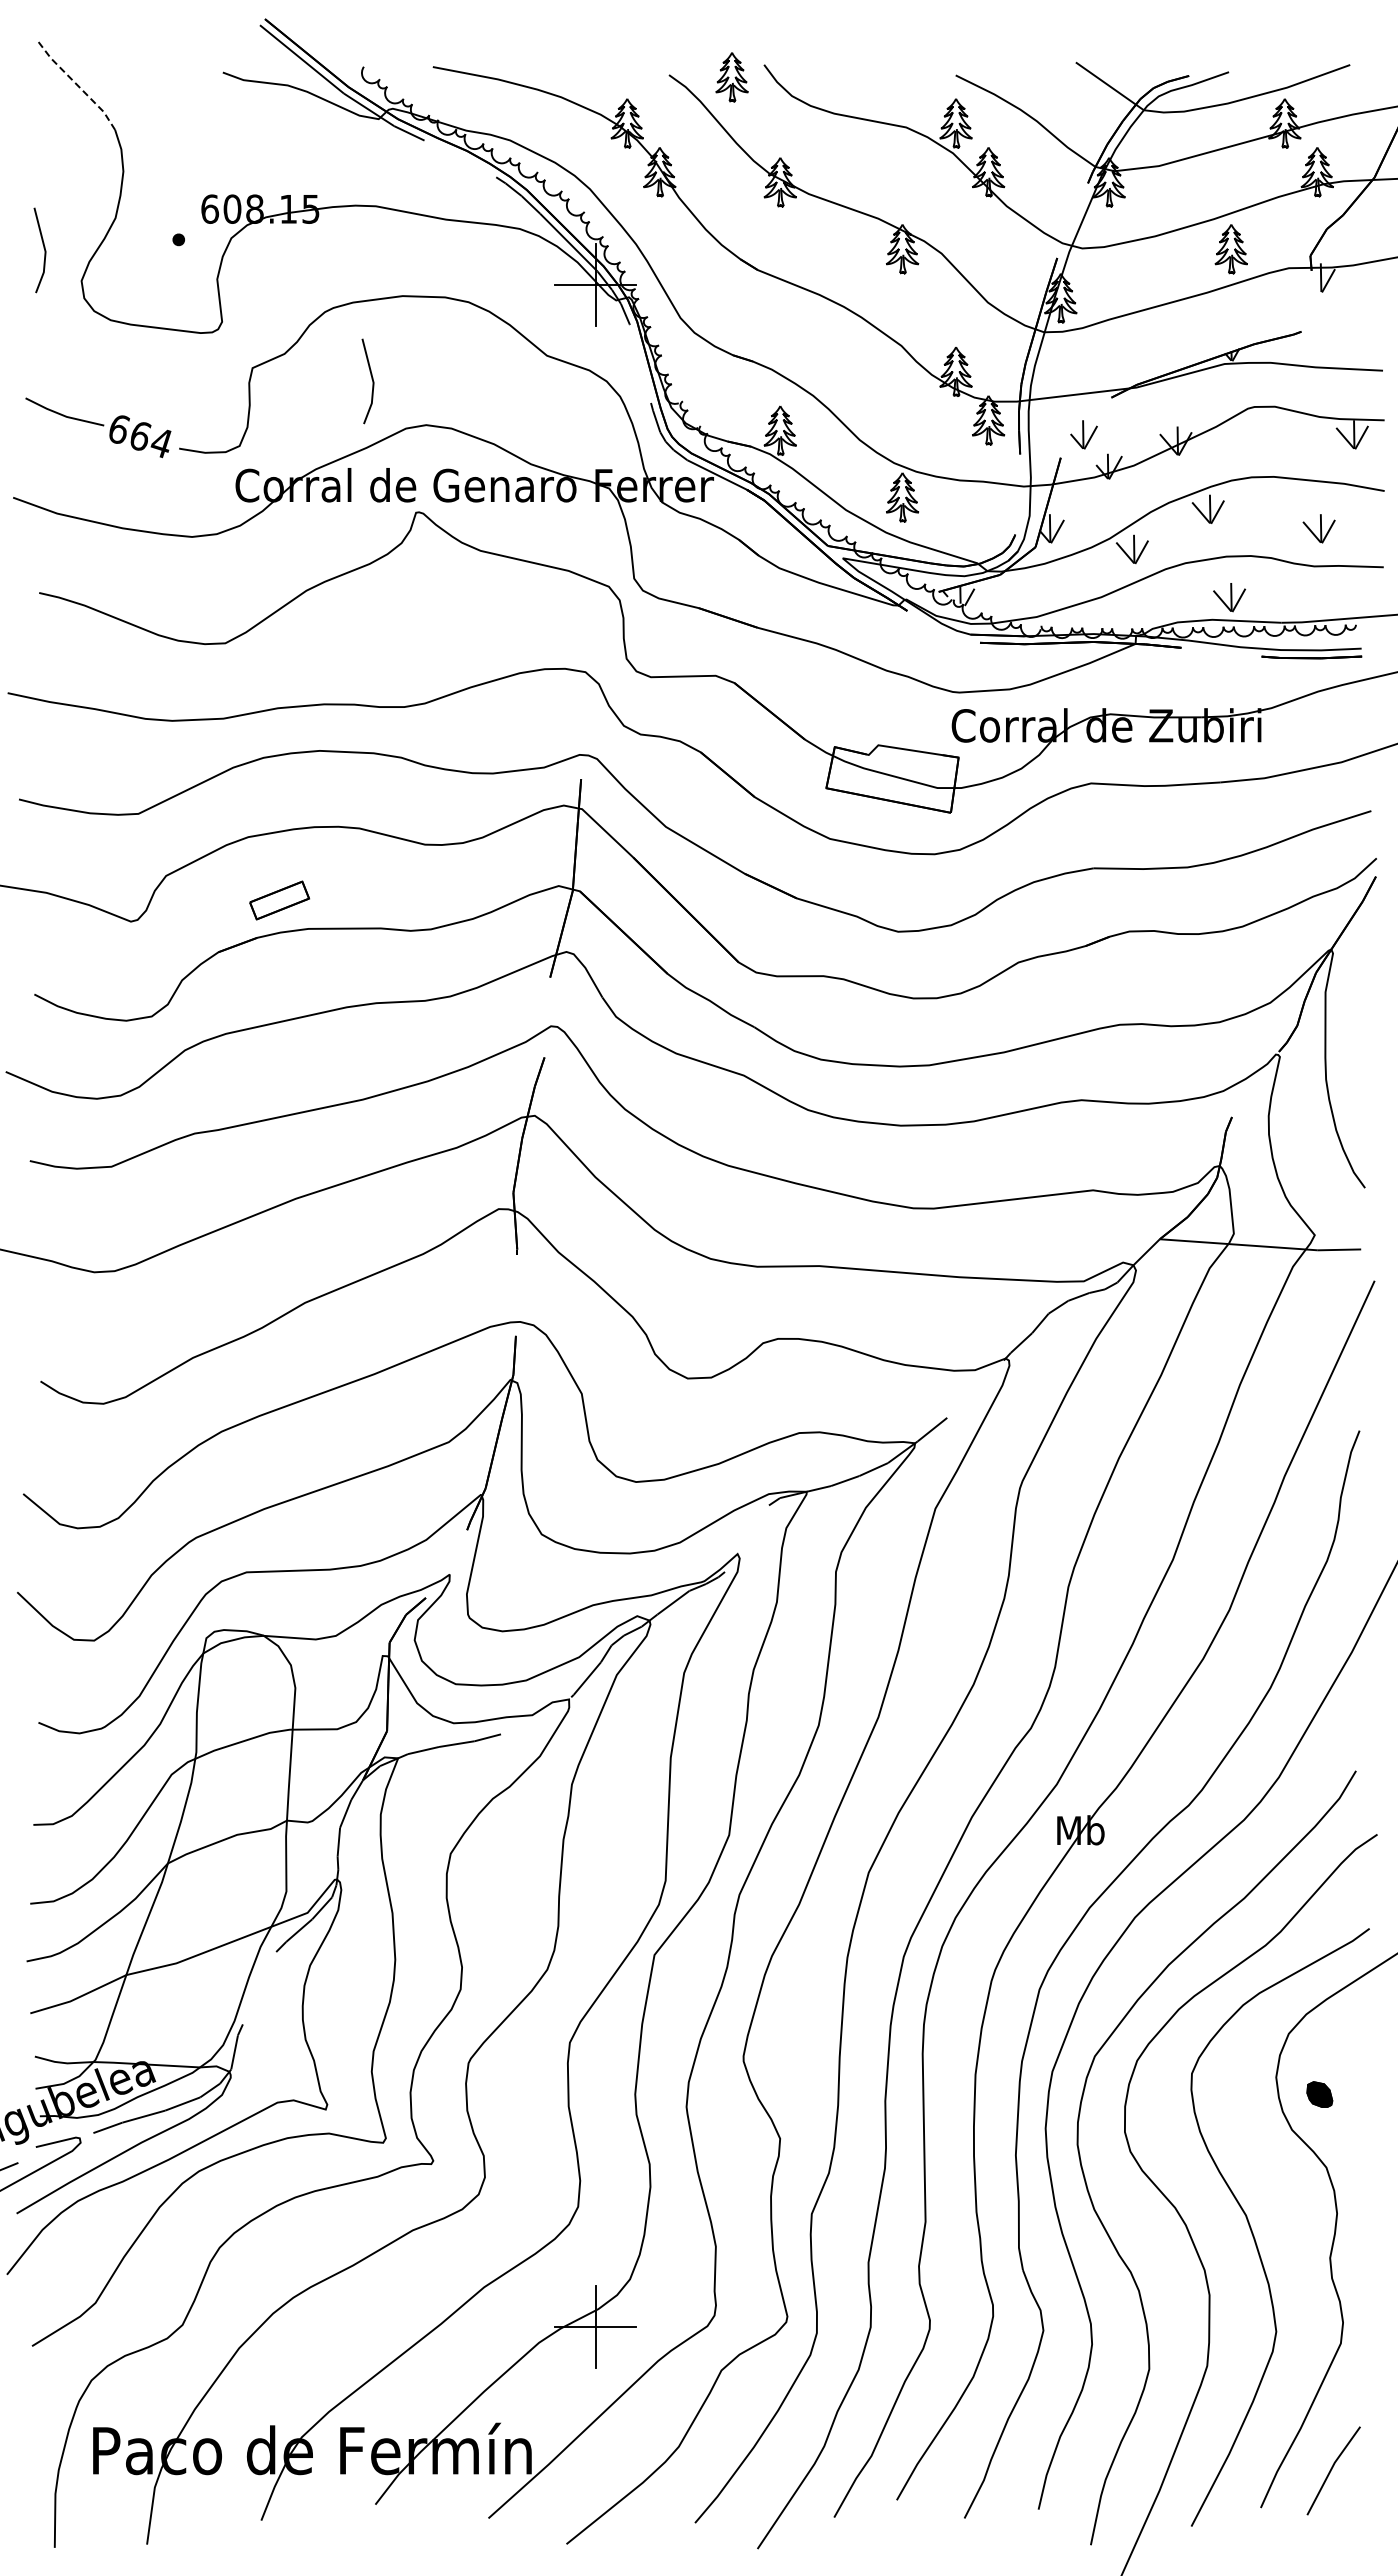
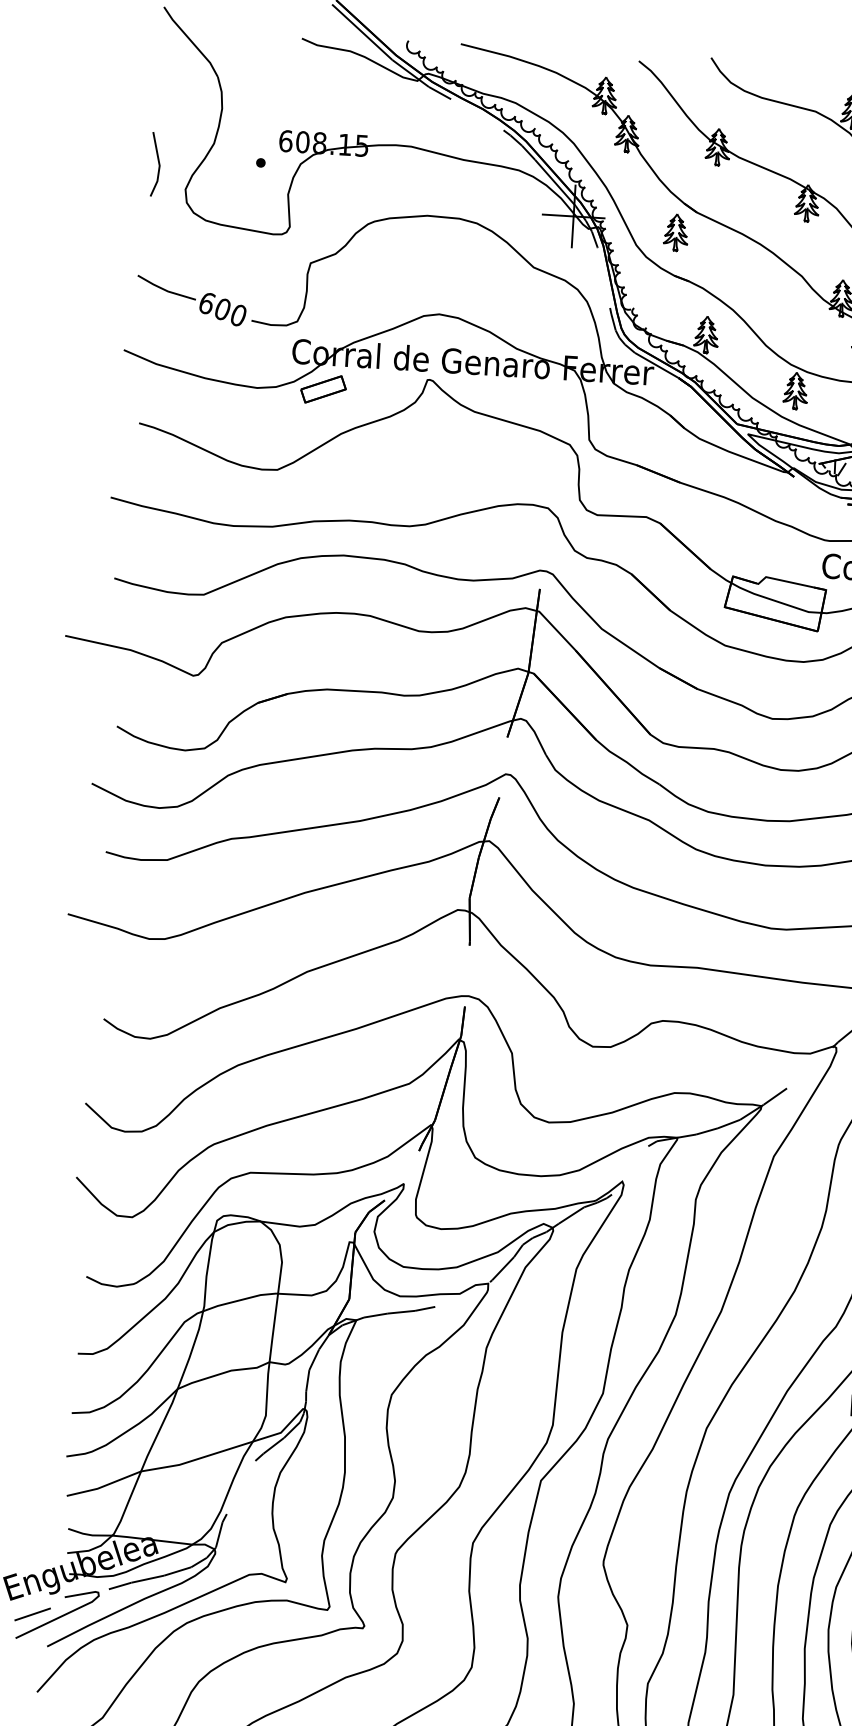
part: (731, 77) -> (675, 232), moved
line: (77, 85) -> (191, 41), dashed -> solid
line: (371, 379) -> (400, 277), removed
text: (150, 439) -> (230, 312), 664 -> 600
part: (279, 900) -> (323, 389), moved

